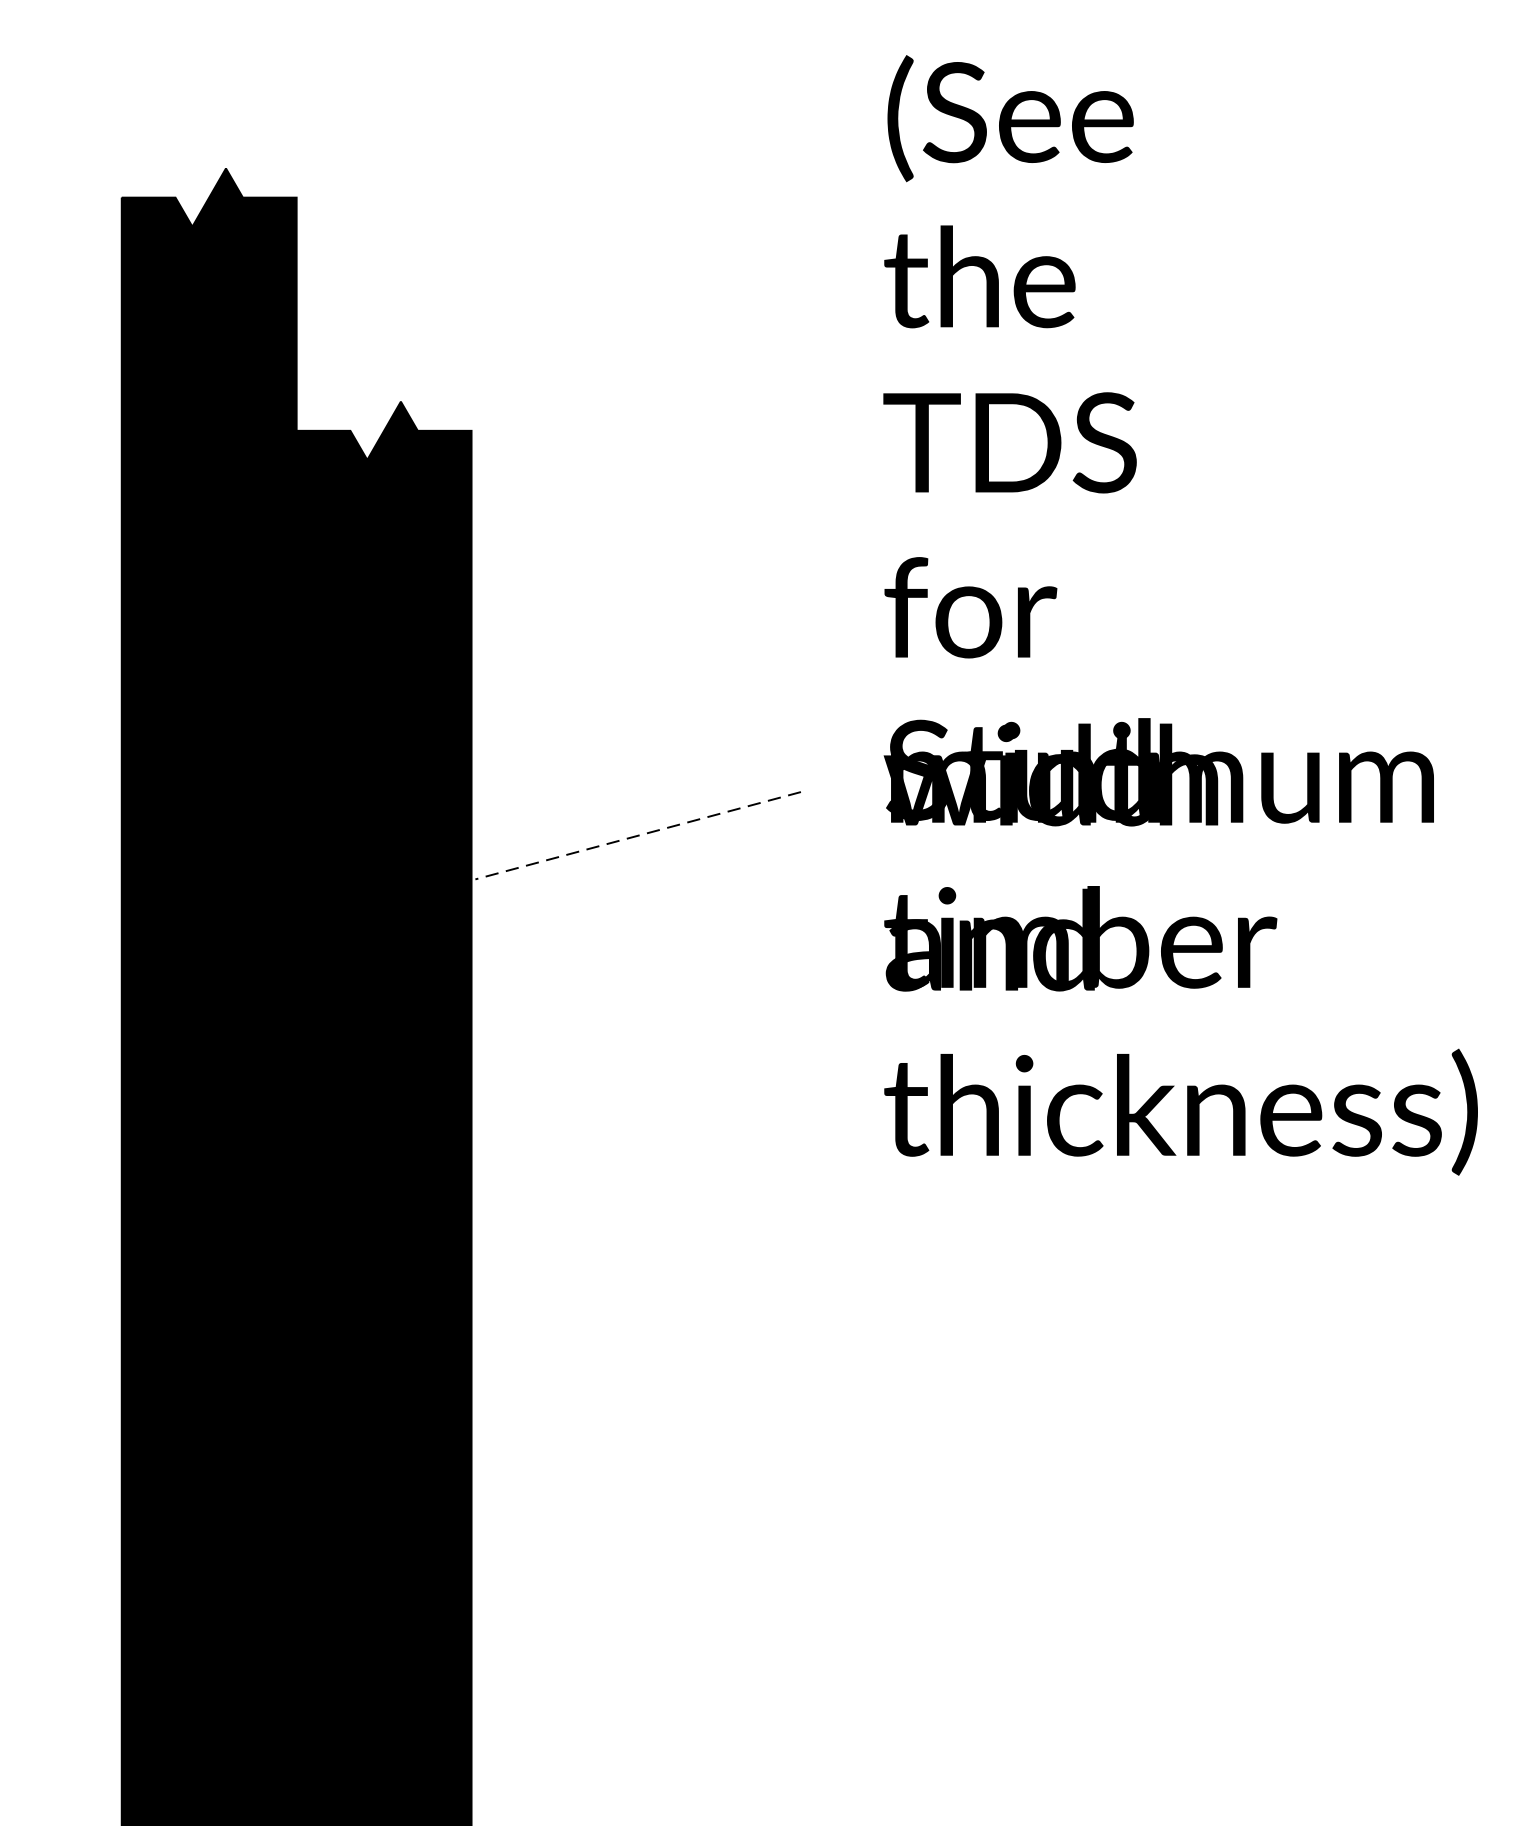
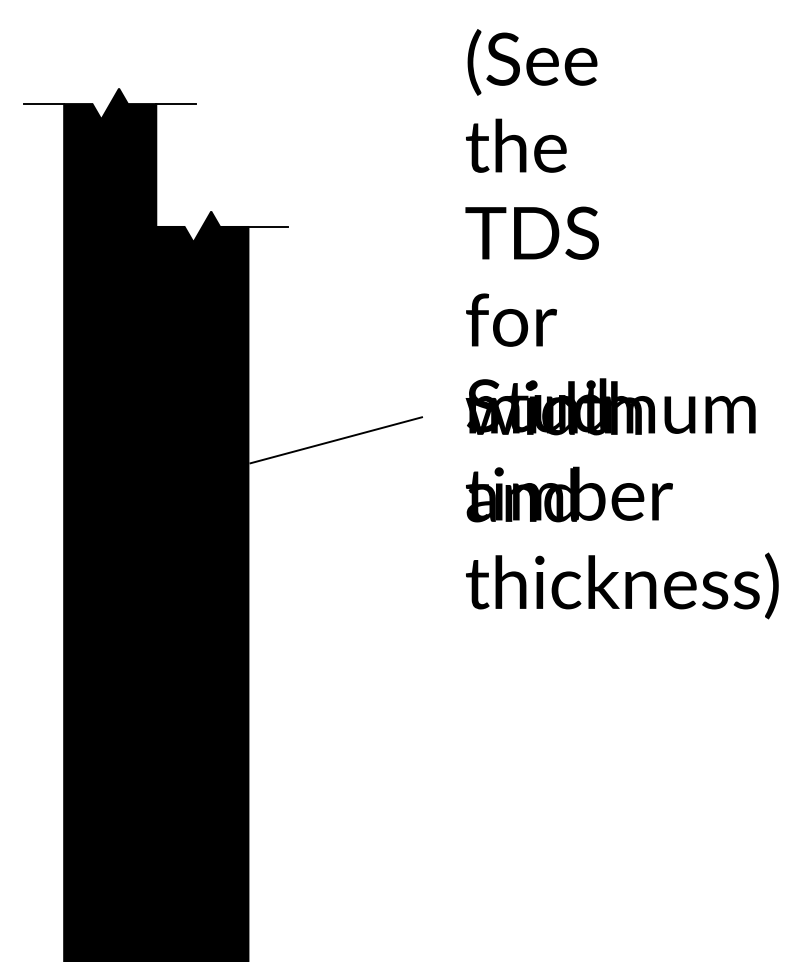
line: (84, 198) -> (44, 104), added
line: (334, 198) -> (176, 104), added
line: (509, 430) -> (268, 226), added
line: (638, 836) -> (336, 440), dashed -> solid

